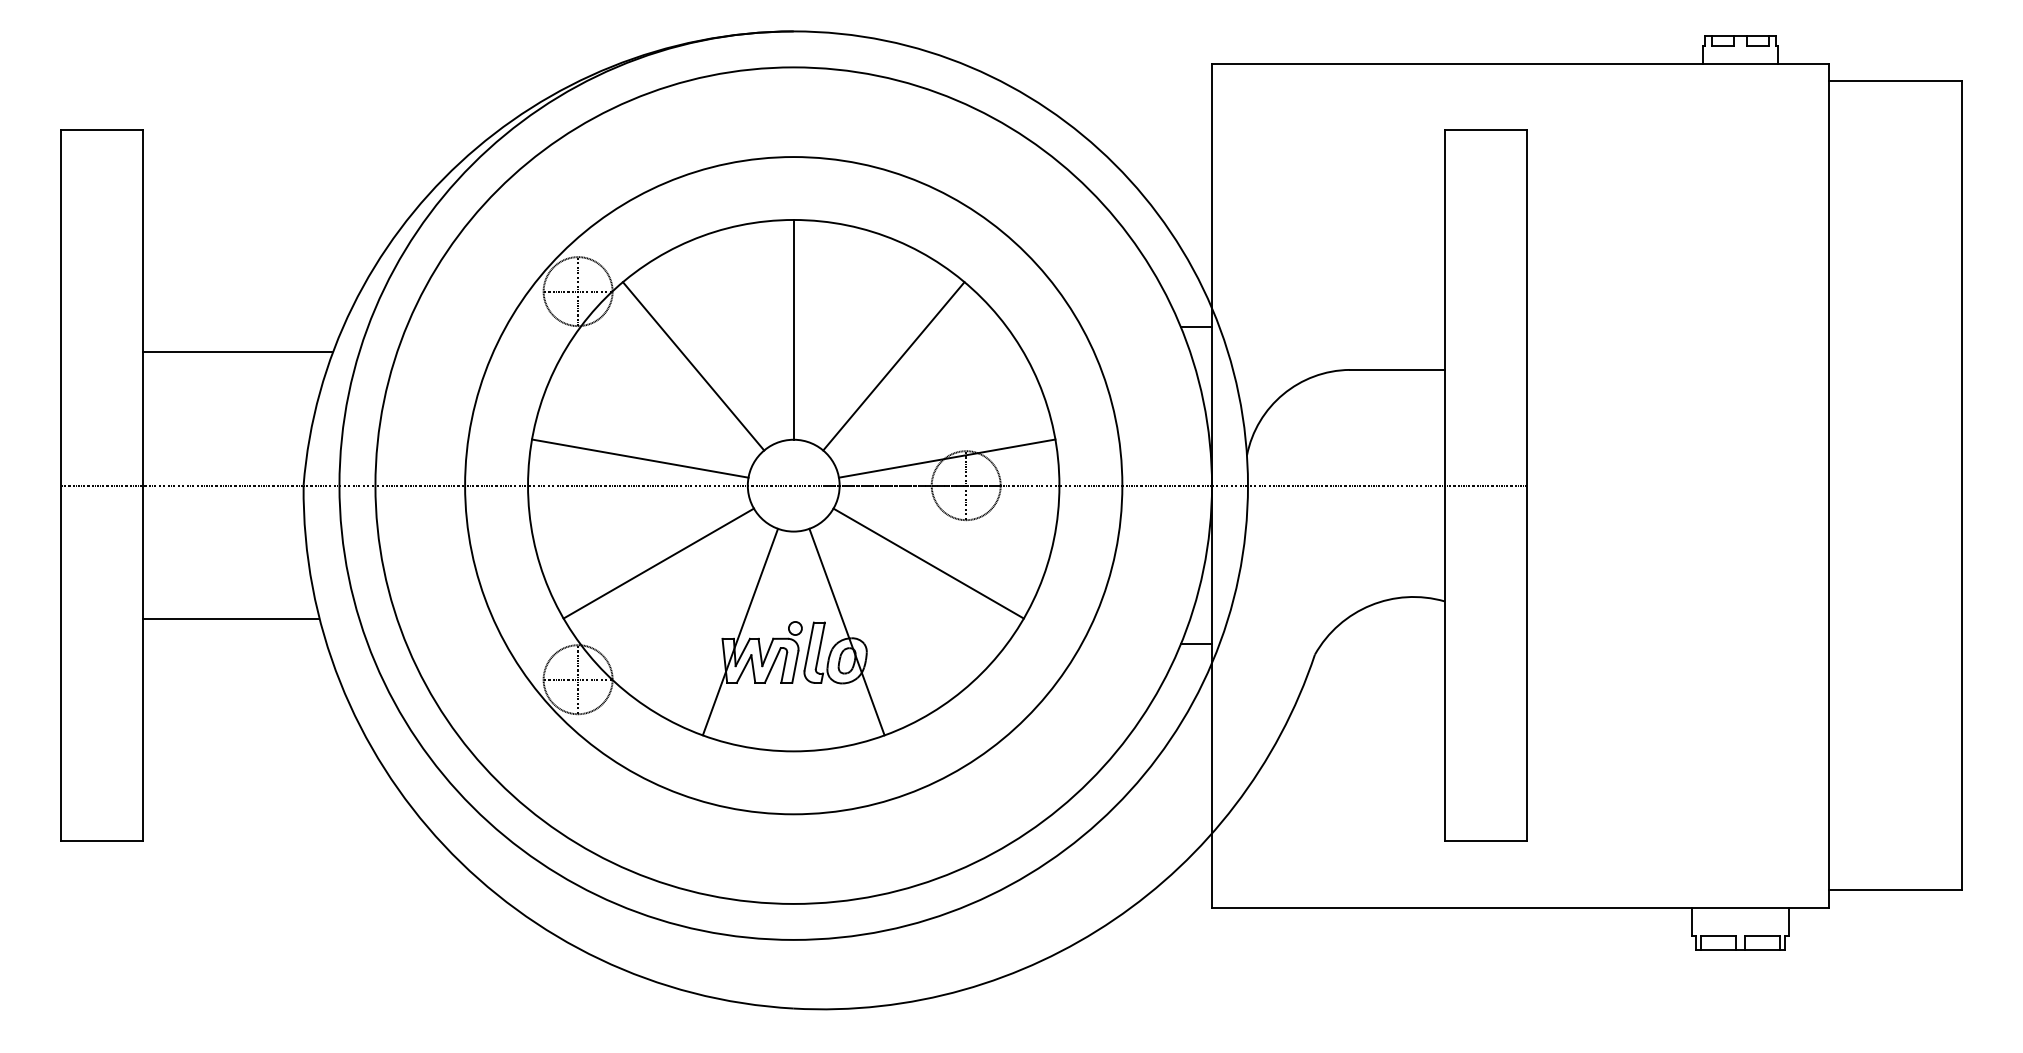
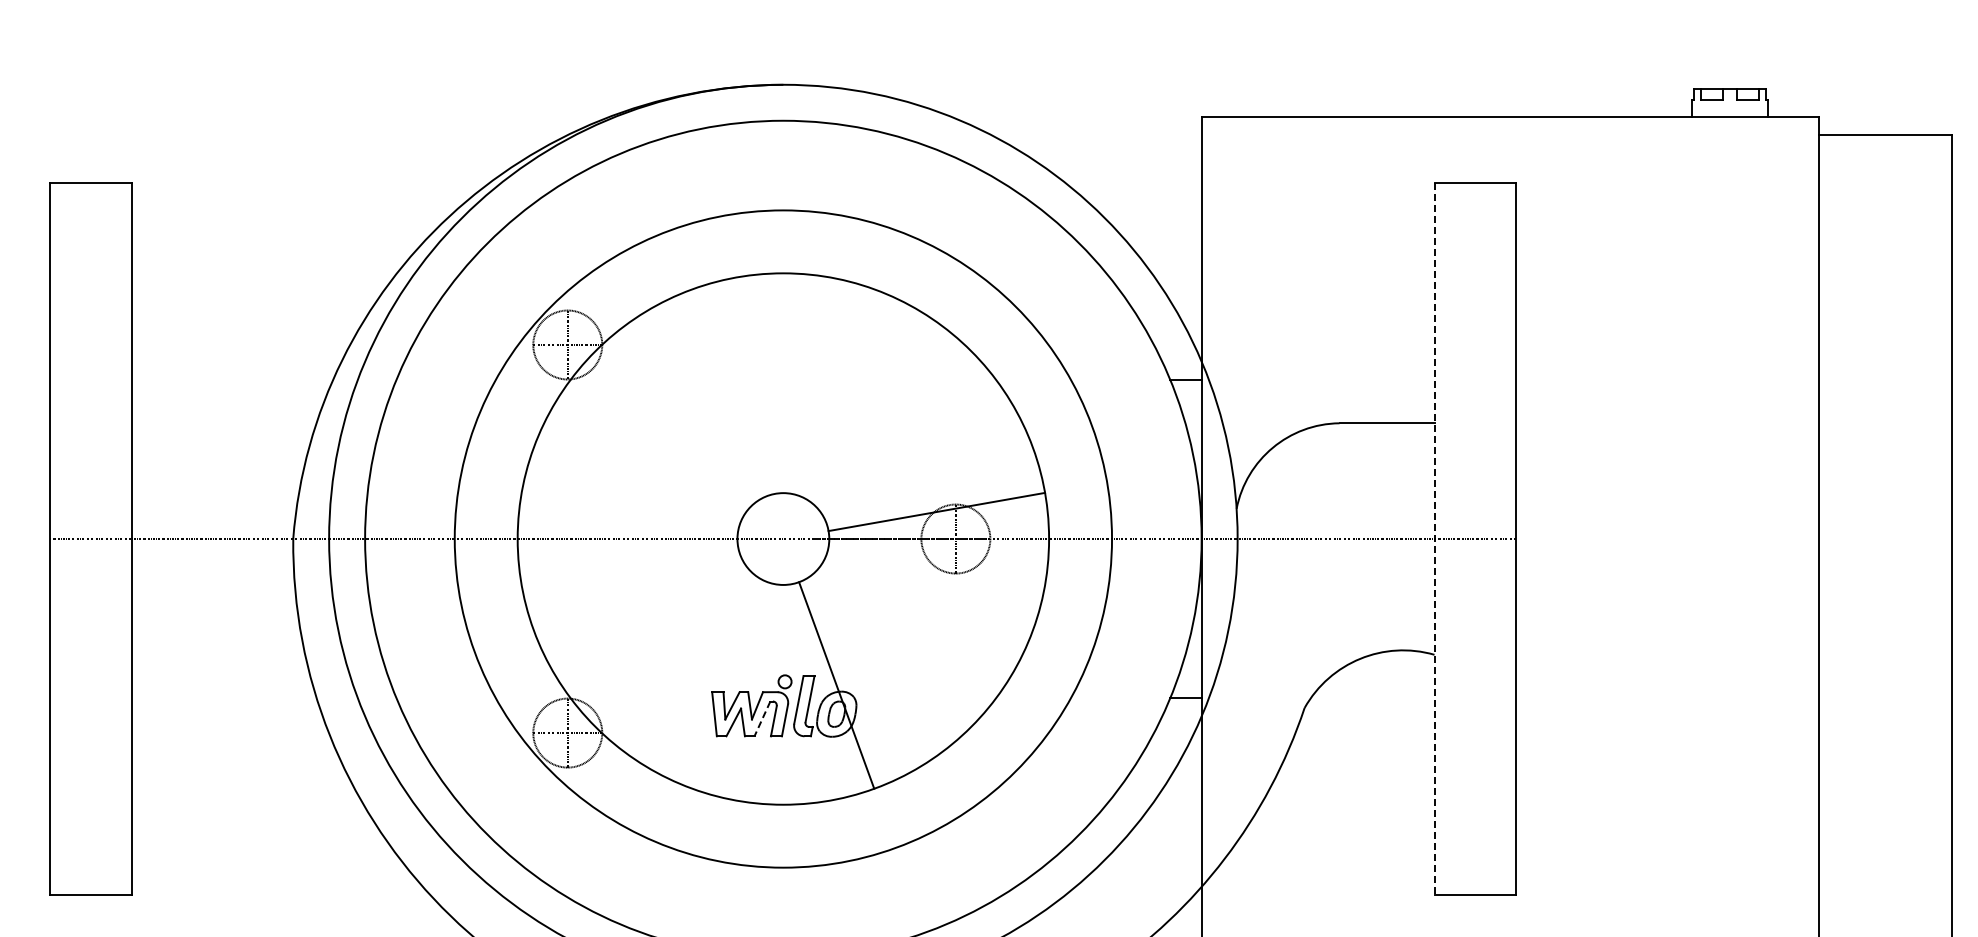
line: (793, 329) -> (783, 382), removed
line: (237, 352) -> (227, 405), removed
line: (693, 366) -> (683, 419), removed
line: (893, 366) -> (883, 419), removed
line: (640, 458) -> (630, 511), removed
line: (1444, 485) -> (1434, 538), solid -> dashed
line: (658, 563) -> (648, 616), removed
line: (928, 563) -> (918, 616), removed
line: (230, 619) -> (220, 672), removed
line: (740, 631) -> (730, 684), removed
line: (772, 665) -> (762, 718), solid -> dashed

